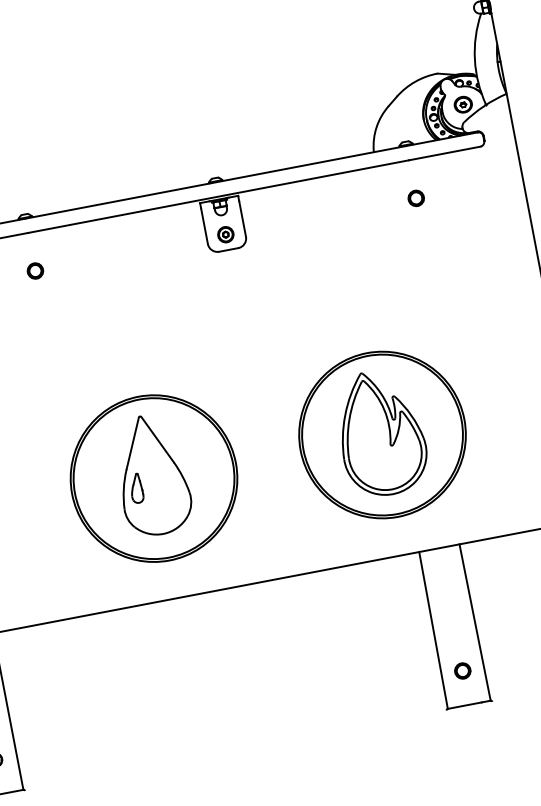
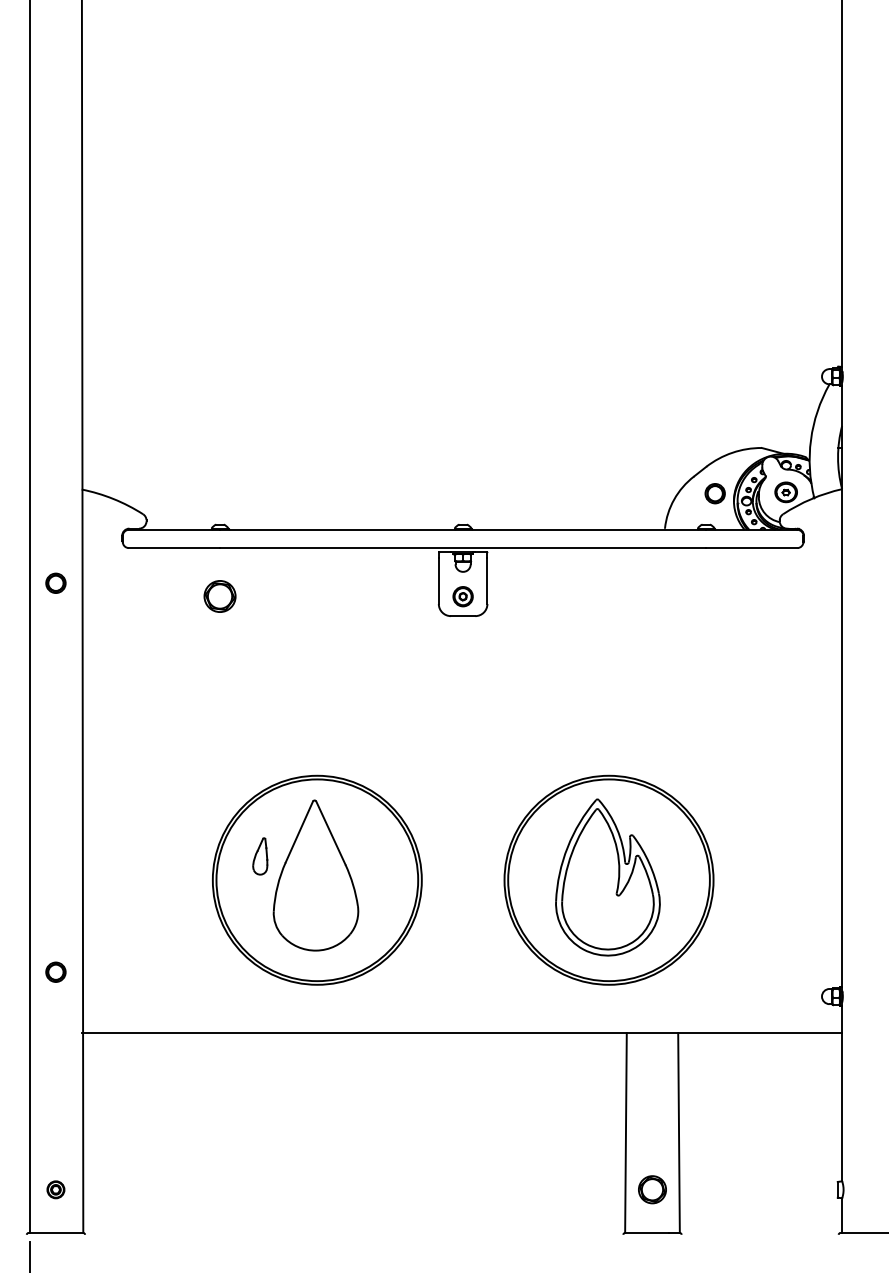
part: (415, 198) -> (714, 493), moved
part: (35, 270) -> (219, 596), size x1.6
part: (136, 488) -> (260, 856), moved
part: (462, 670) -> (652, 1189), size x1.4

